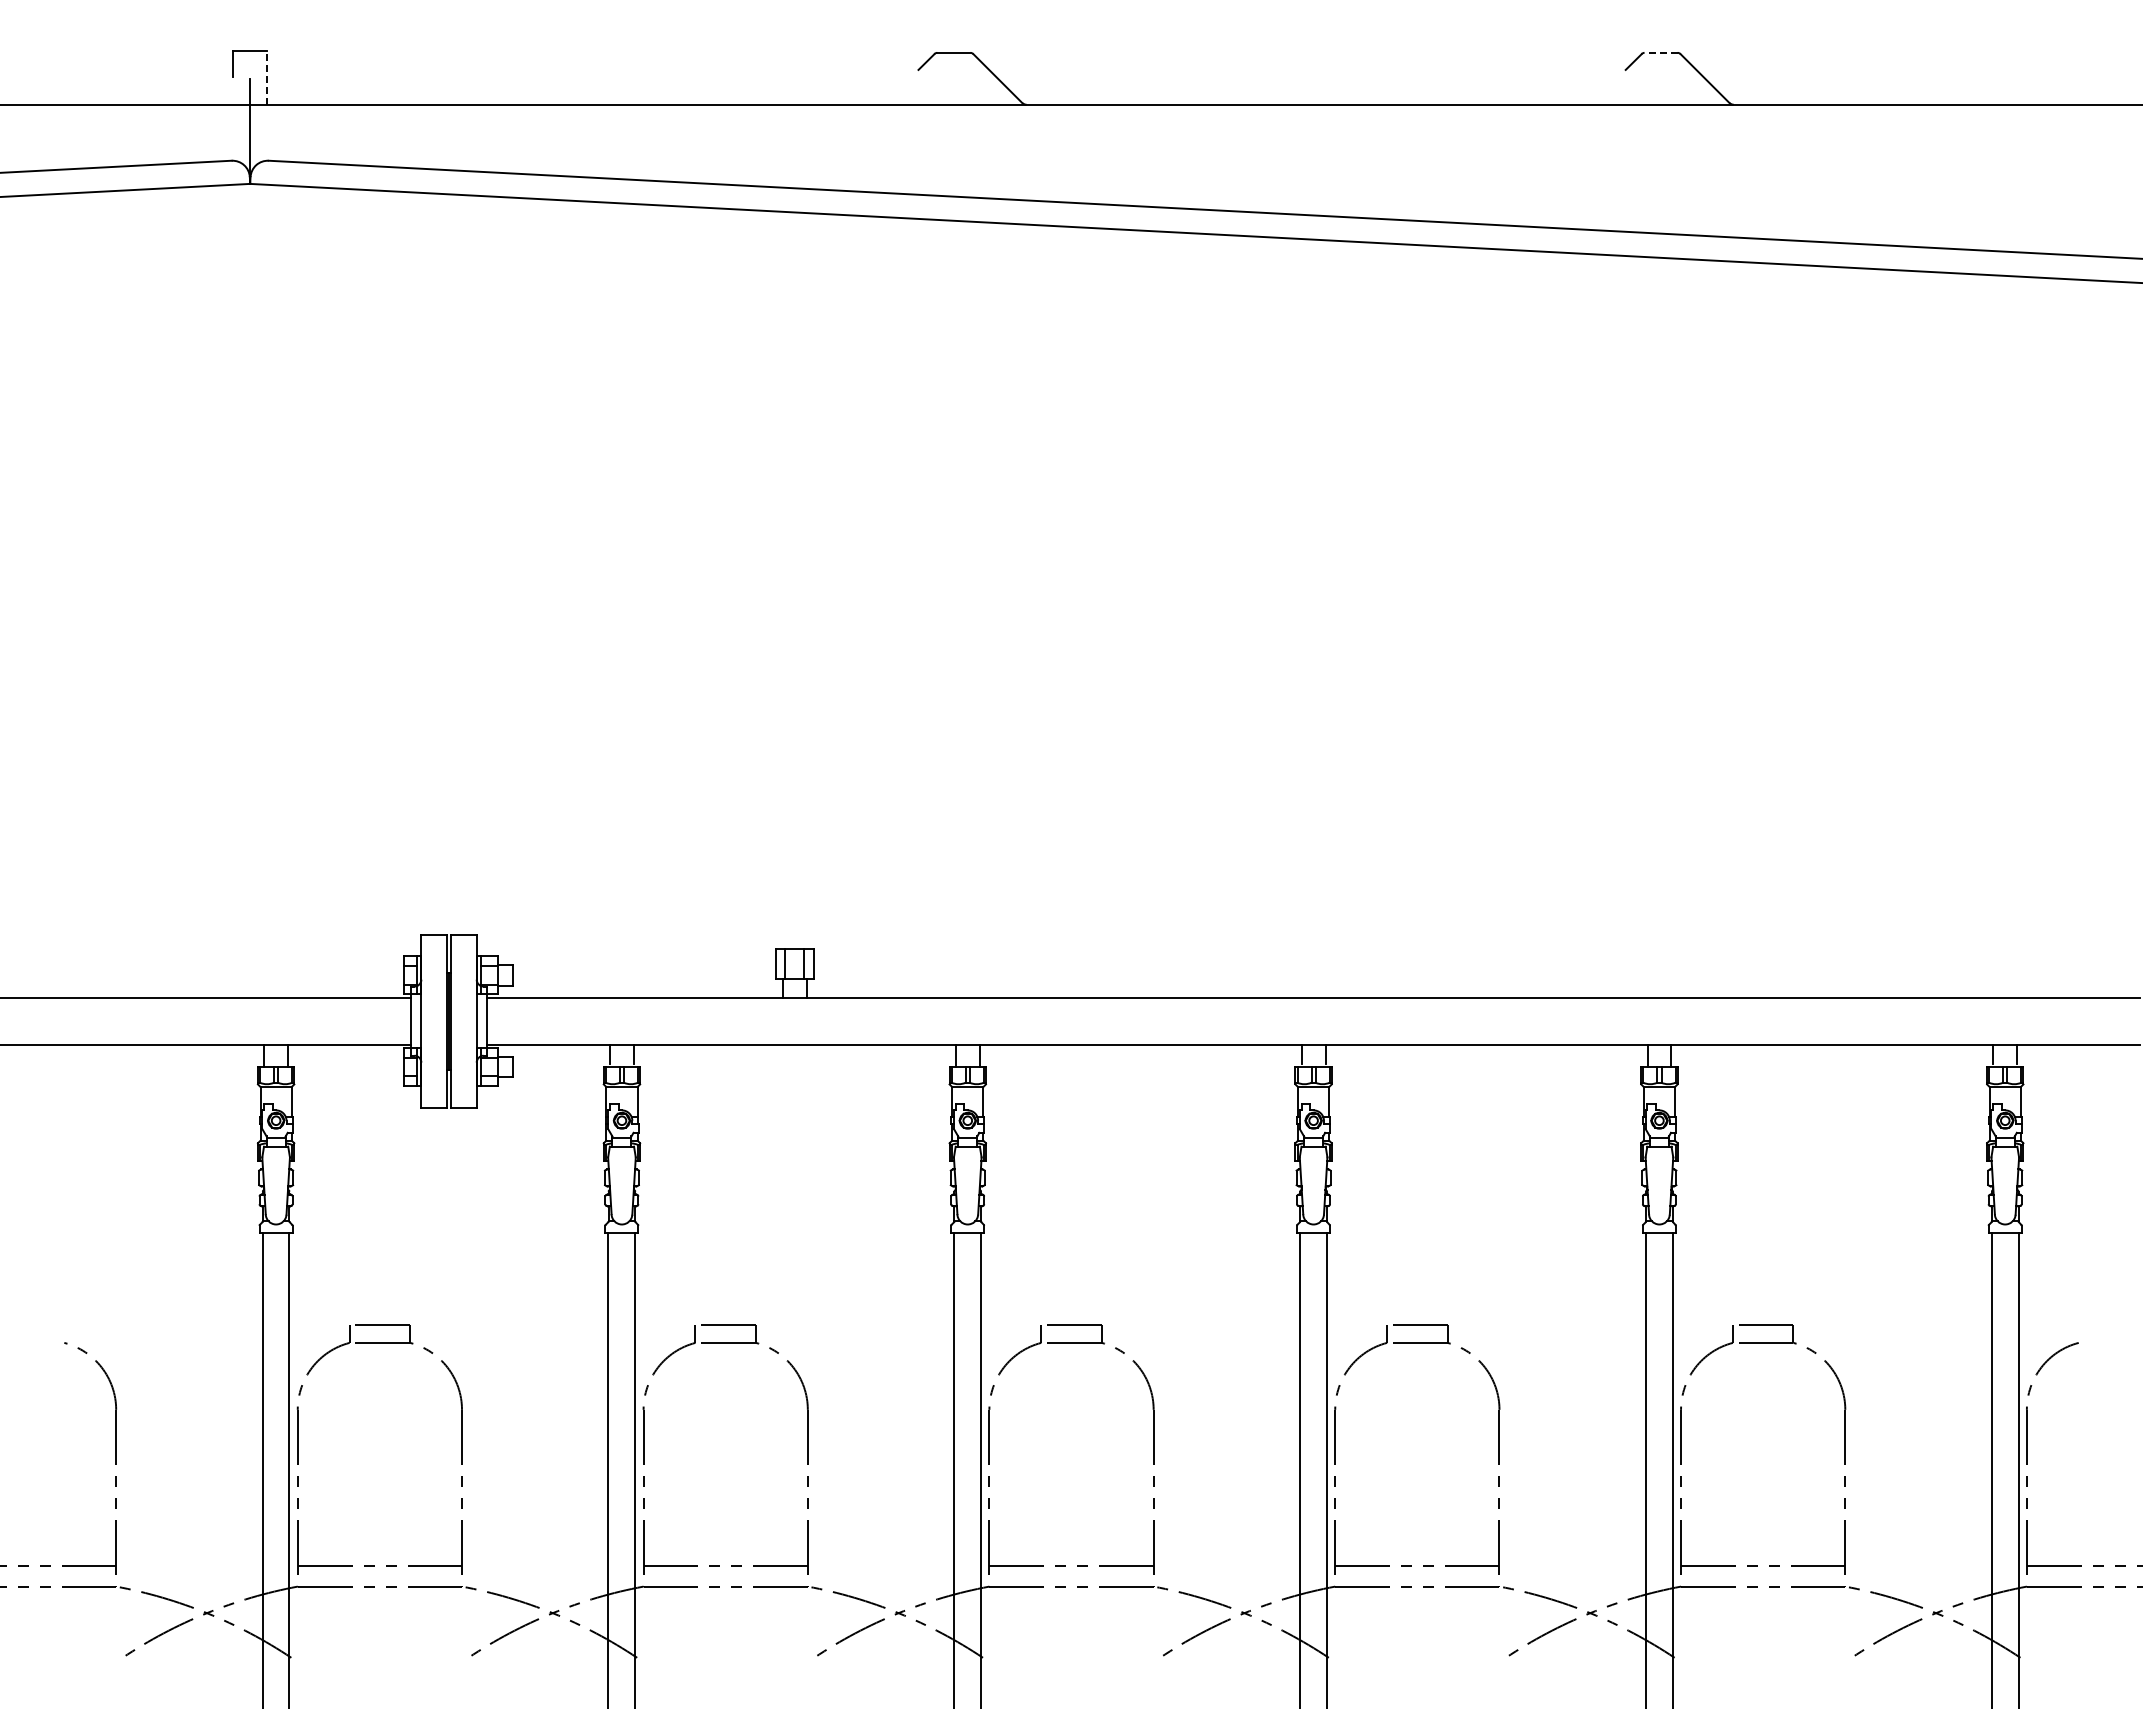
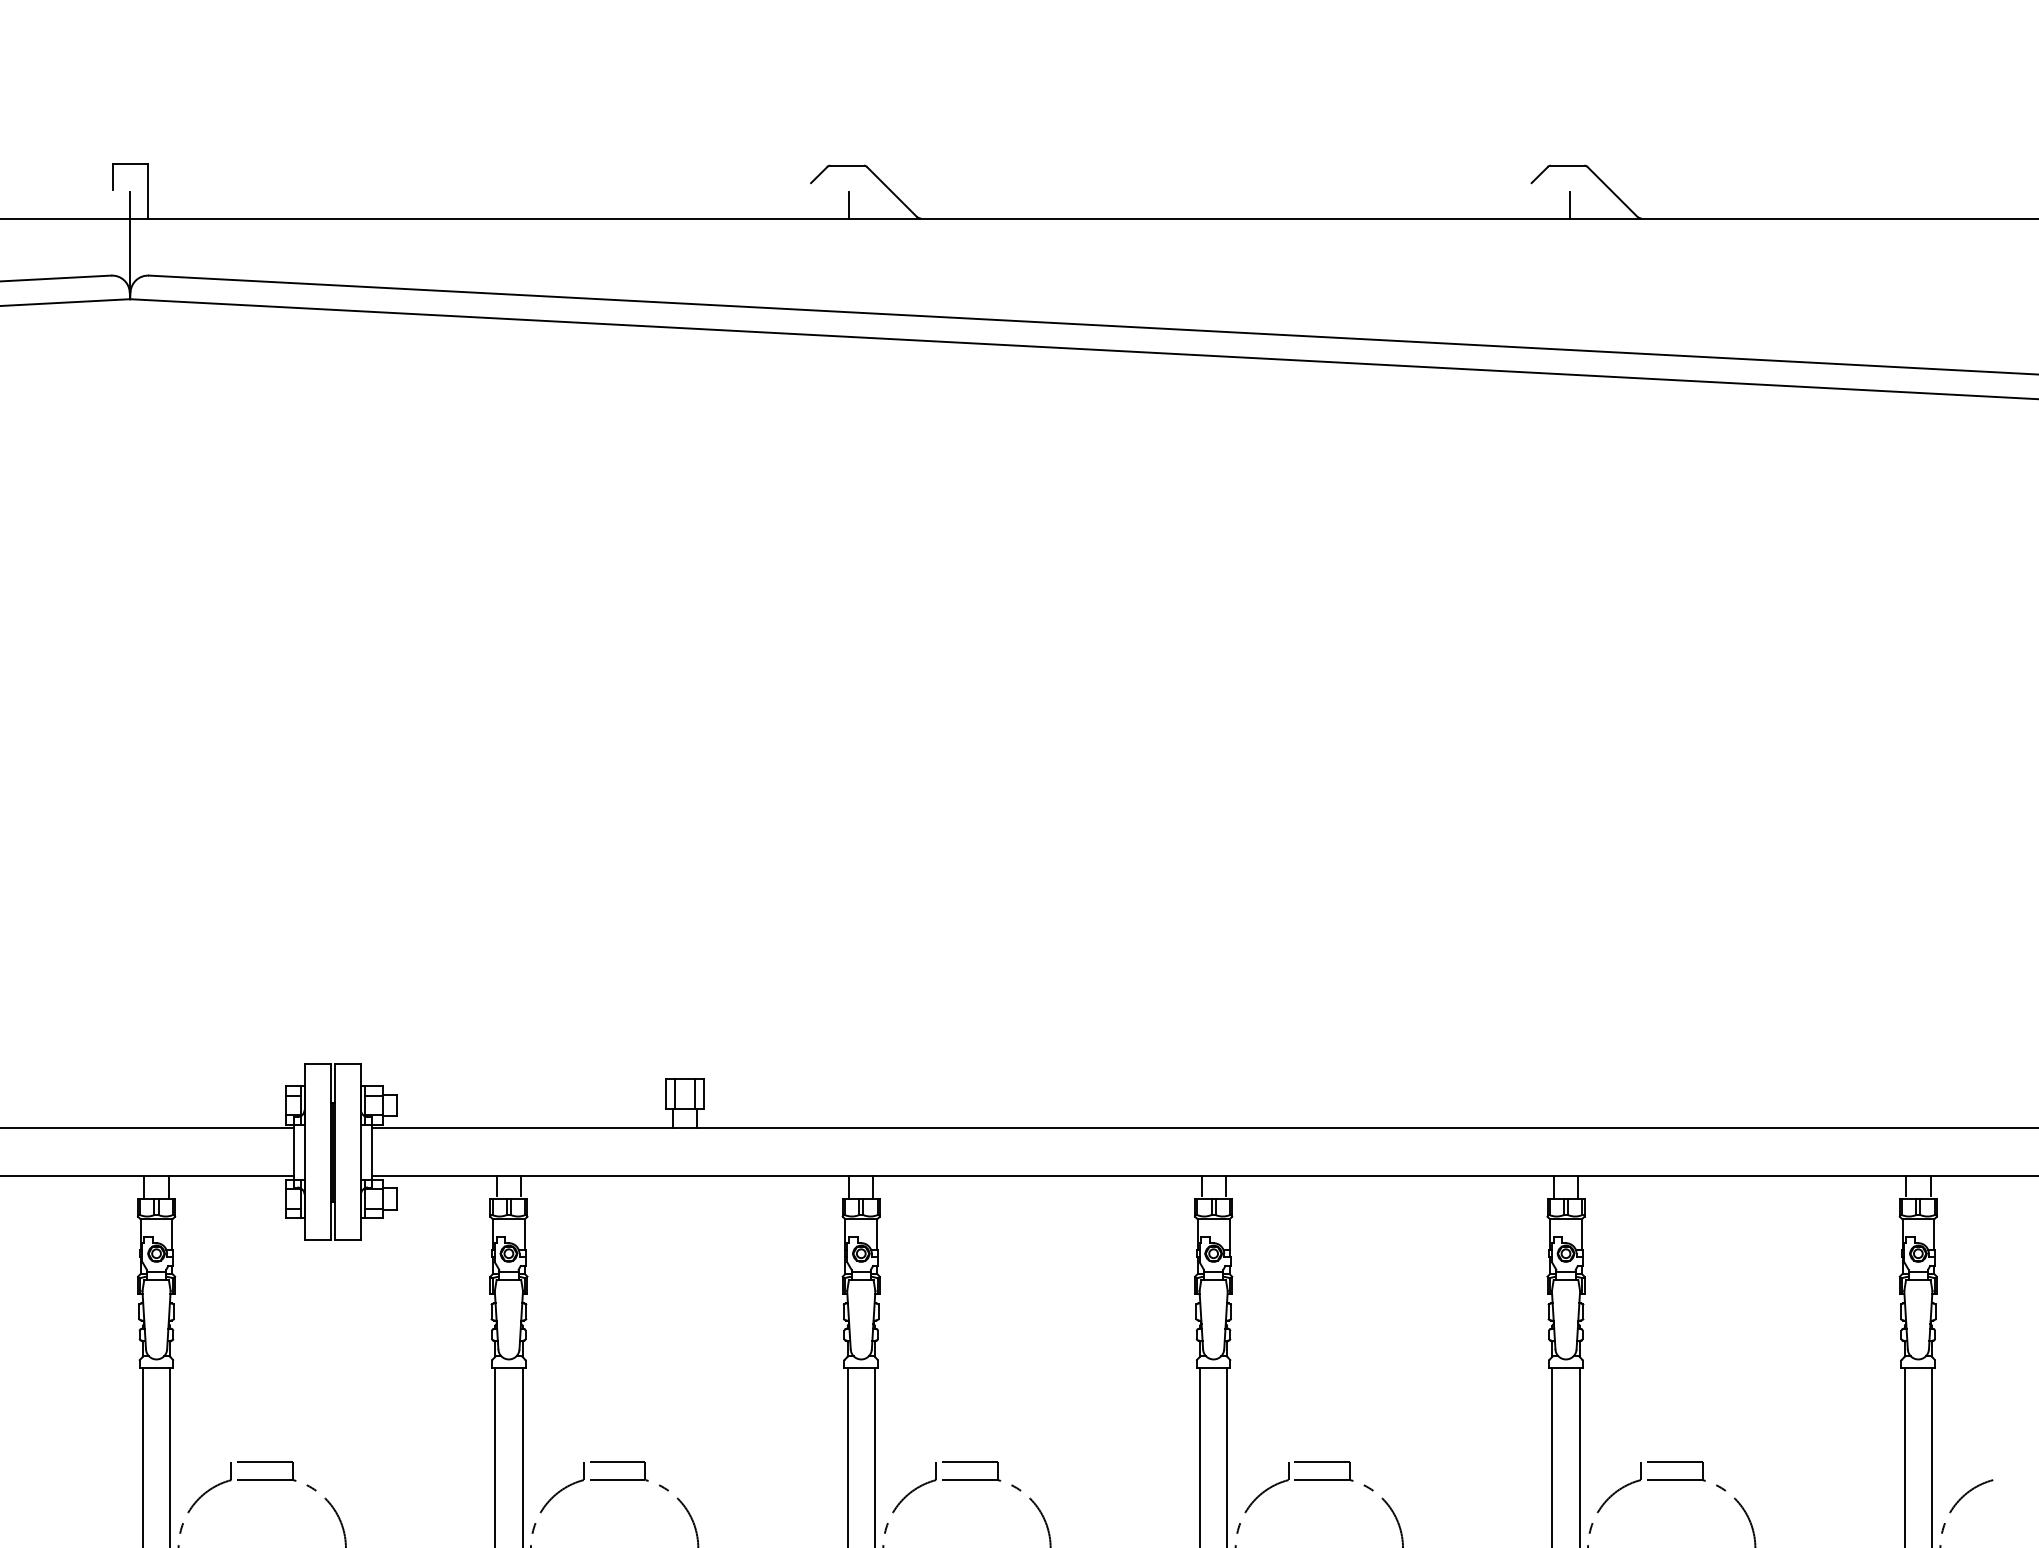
line: (1661, 52) -> (1568, 165), dashed -> solid
line: (267, 77) -> (147, 190), dashed -> solid
line: (955, 91) -> (848, 205), added
line: (1662, 91) -> (1569, 205), added

